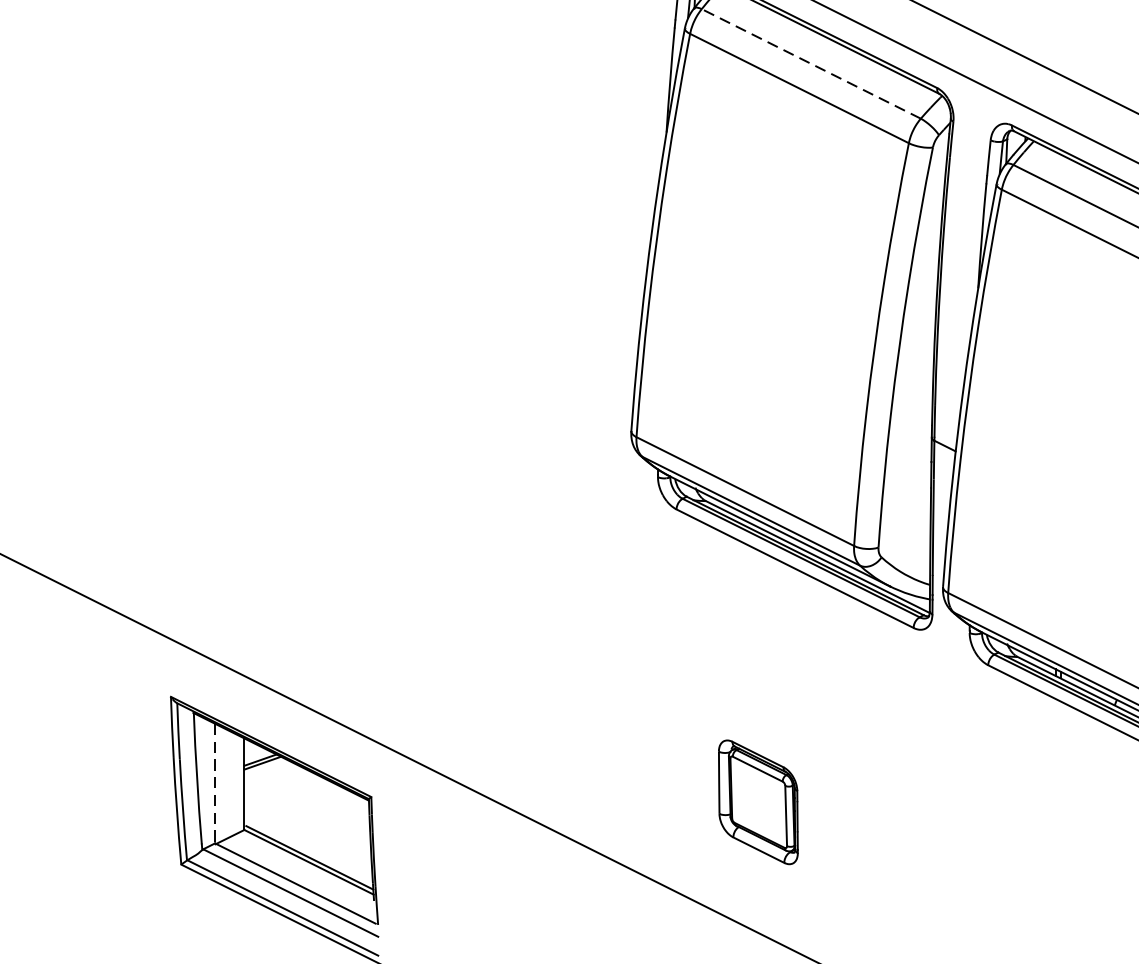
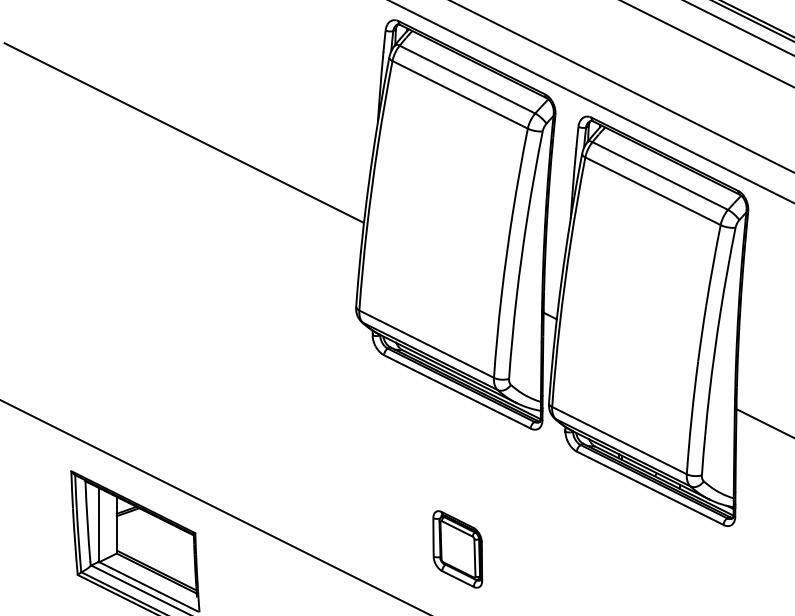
line: (811, 63) -> (467, 79), dashed -> solid
line: (353, 149) -> (184, 132), added
line: (214, 784) -> (98, 525), dashed -> solid
part: (757, 802) -> (457, 549), moved

